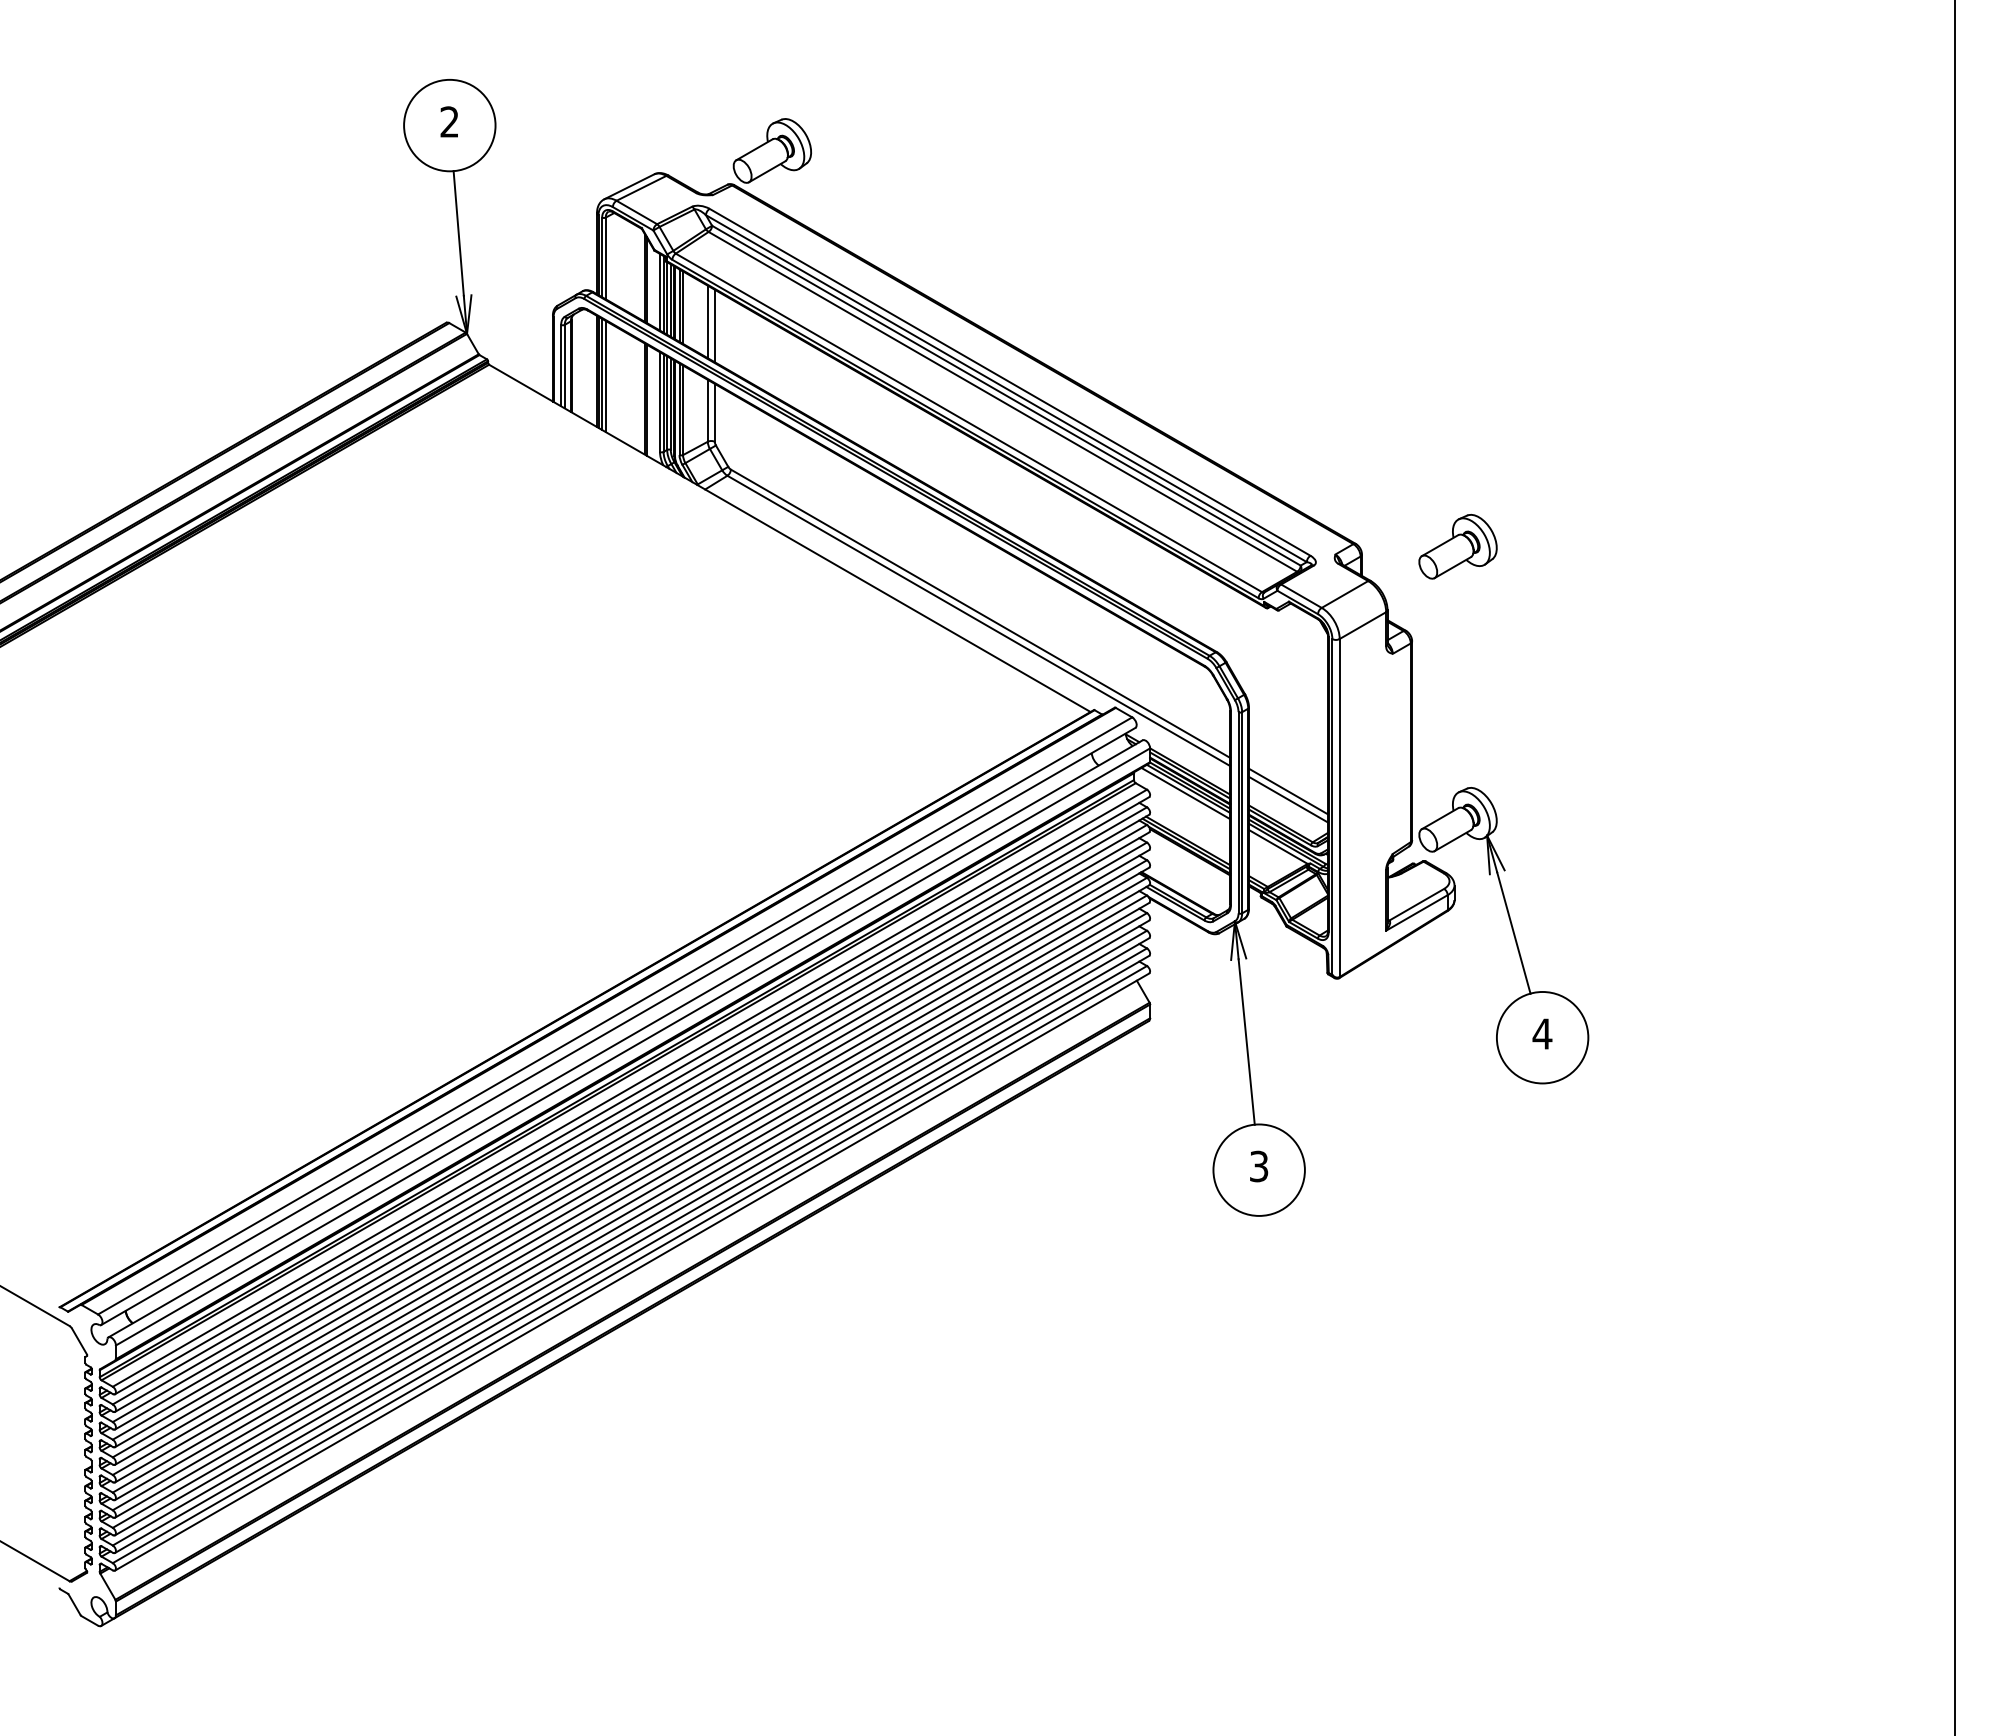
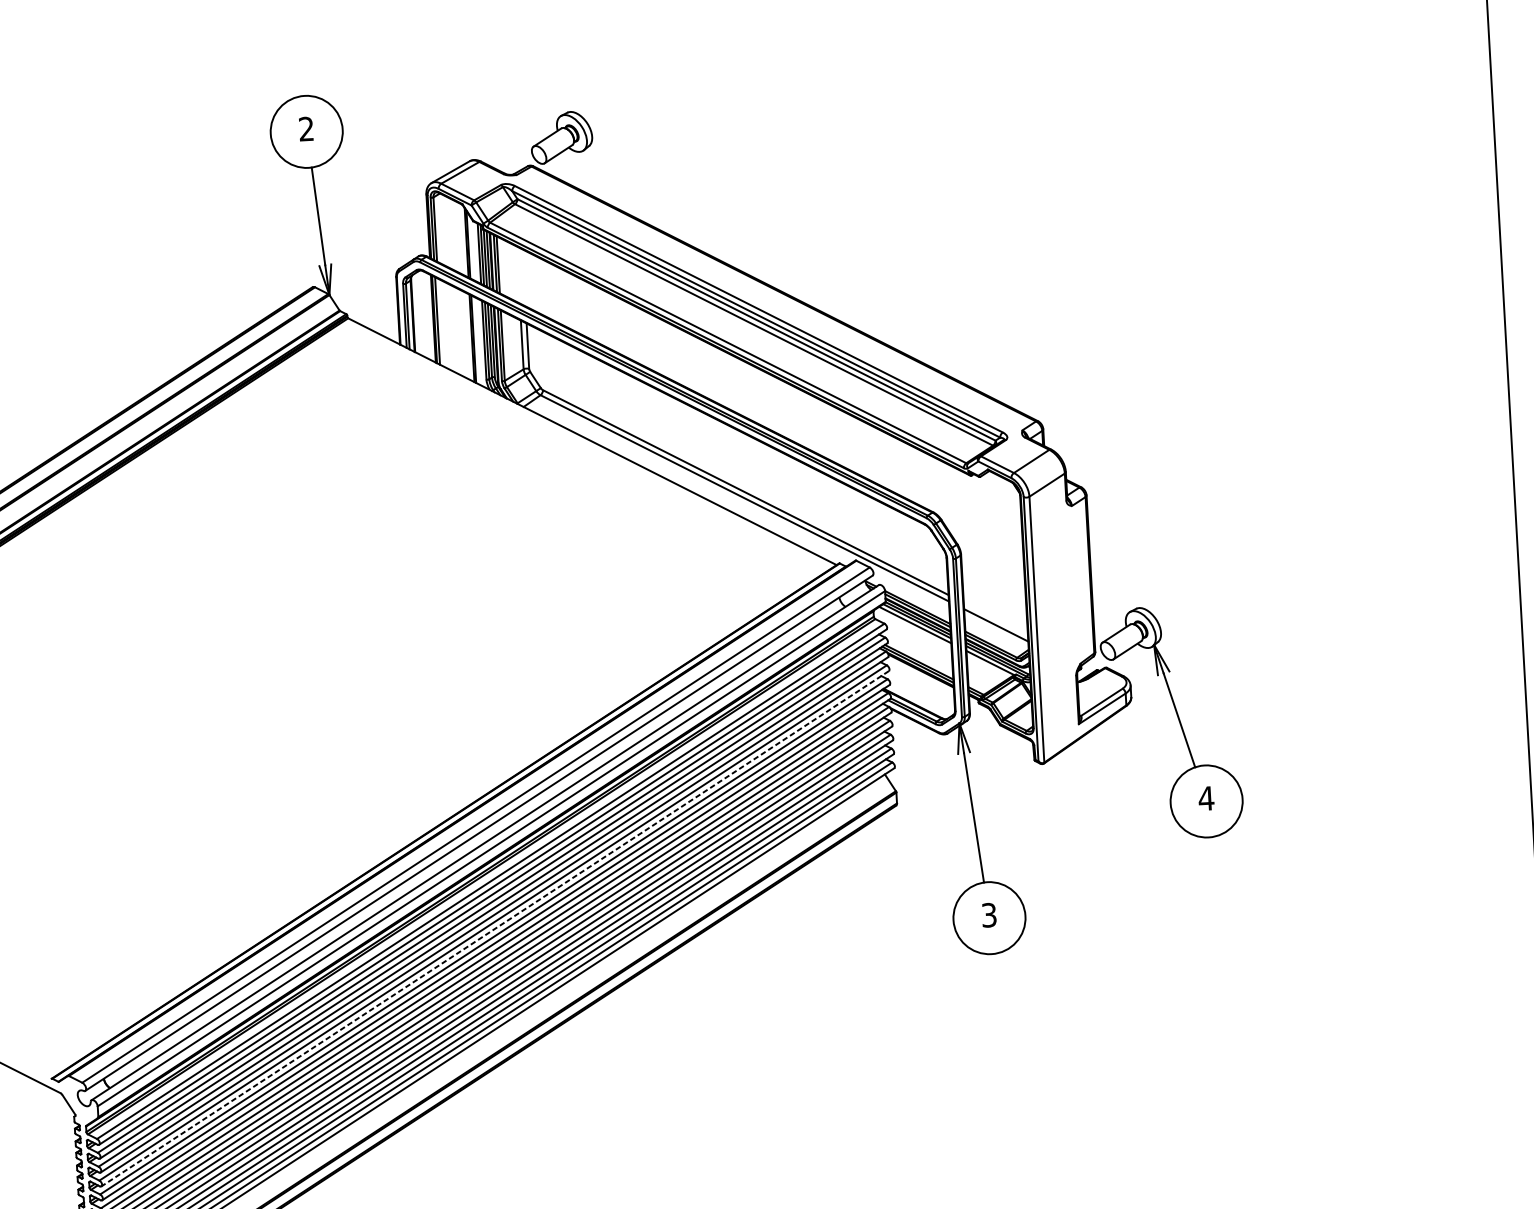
line: (707, 321) -> (518, 274), removed
line: (714, 325) -> (523, 277), removed
line: (605, 376) -> (440, 322), removed
part: (1457, 546) -> (1118, 418), removed
line: (1287, 791) -> (995, 618), removed
line: (631, 1148) -> (494, 928), solid -> dashed

